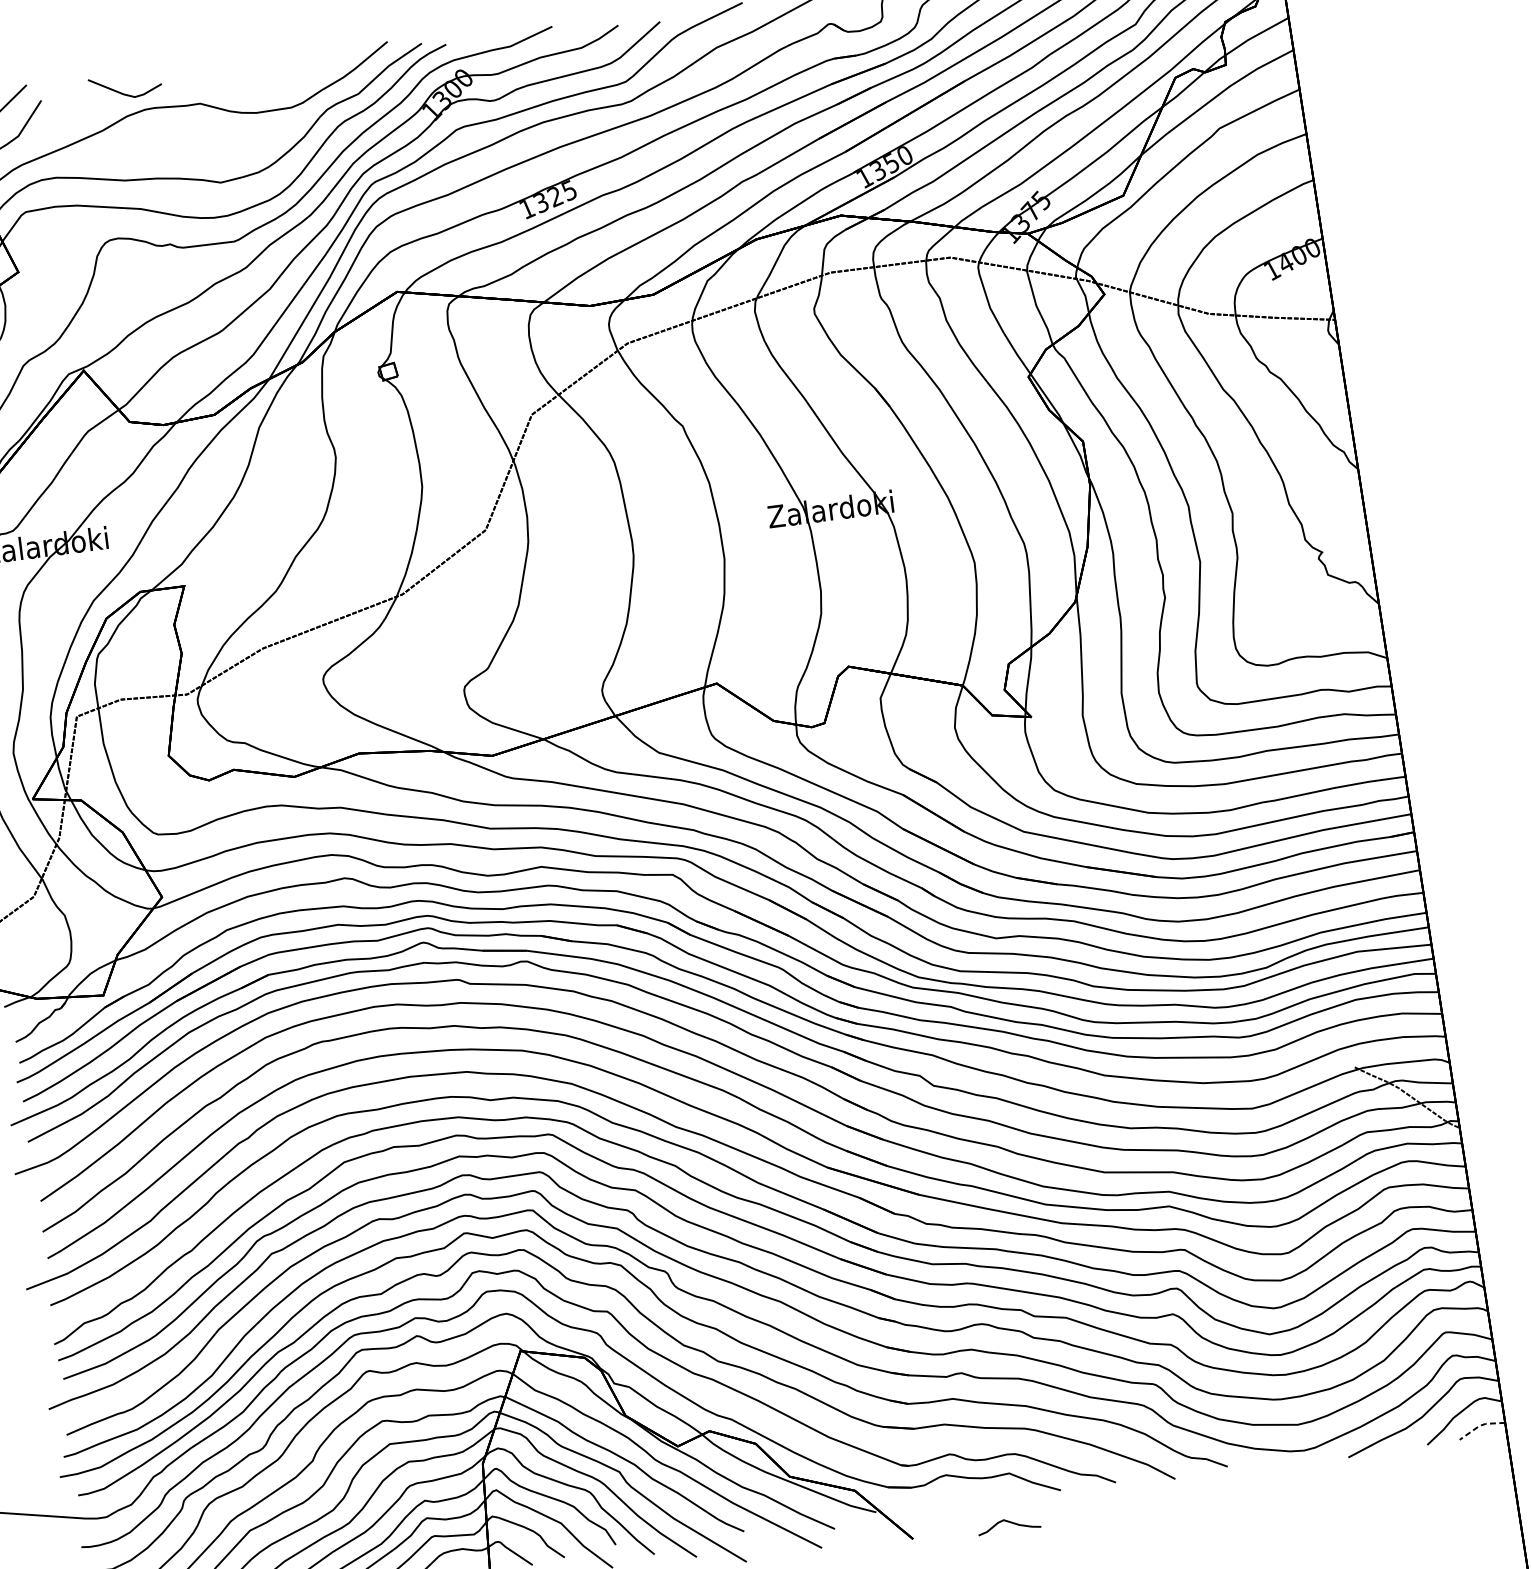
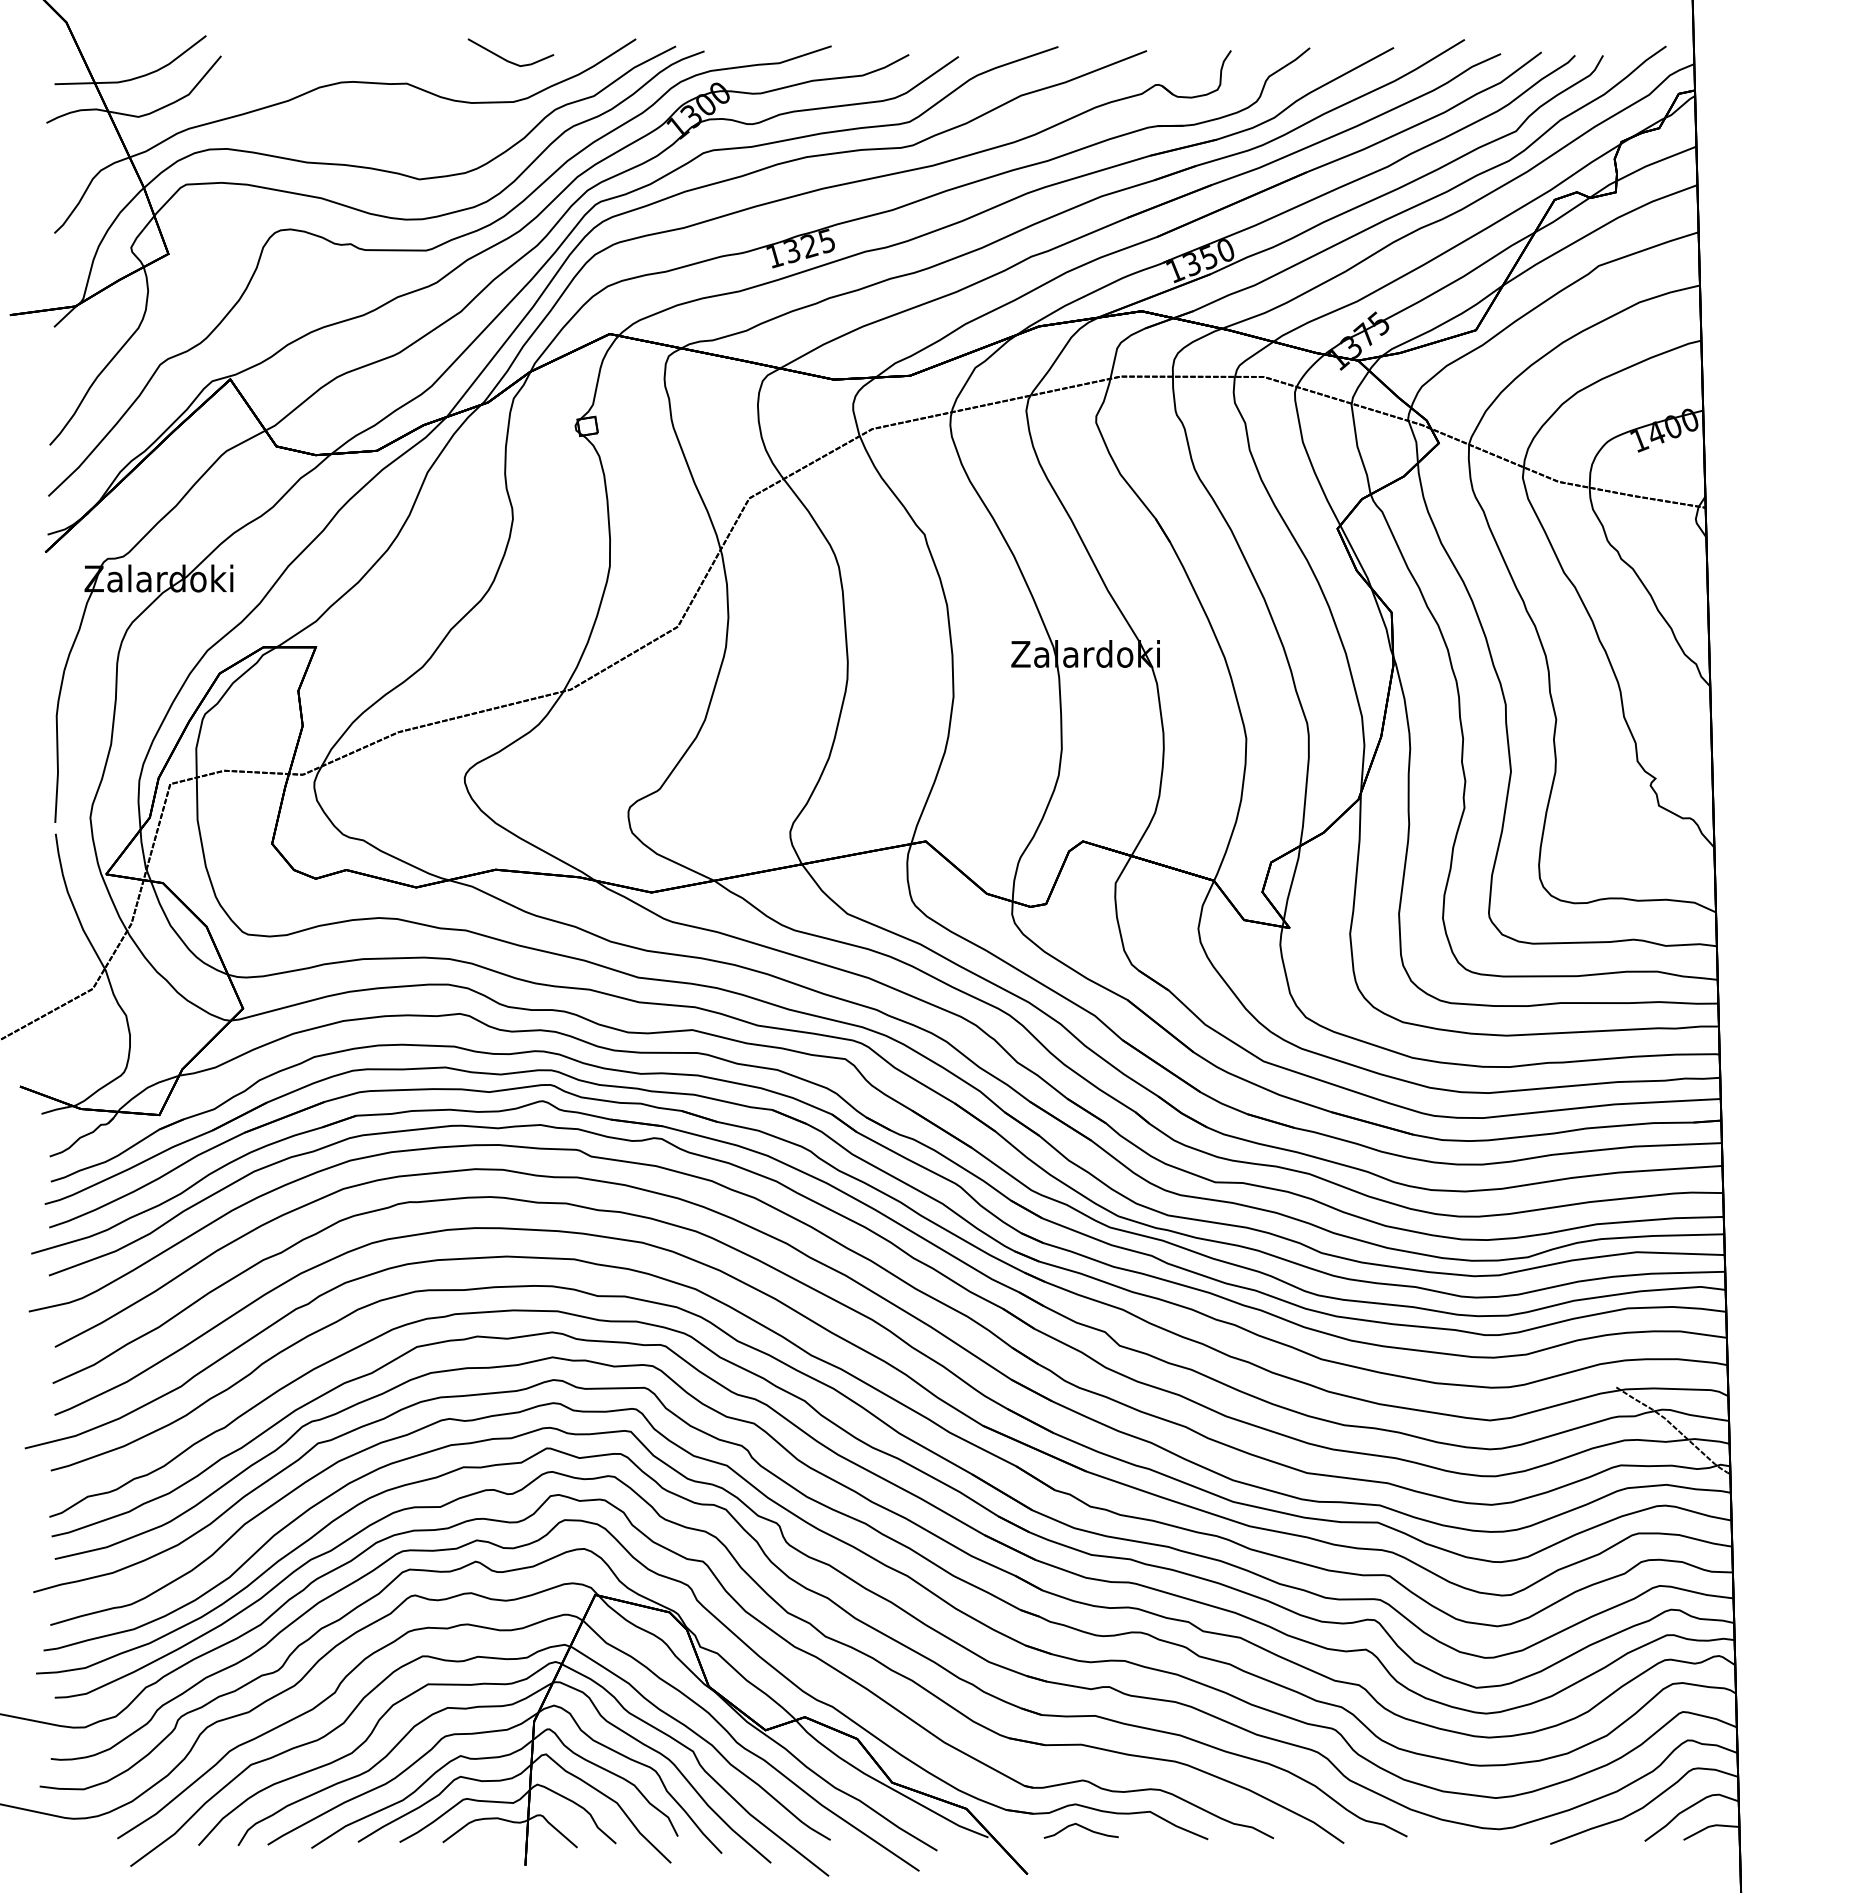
line: (122, 93) -> (506, 59), moved
line: (1480, 1425) -> (1709, 1826), dashed -> solid
curve: (1009, 1522) -> (1081, 1827), moved

